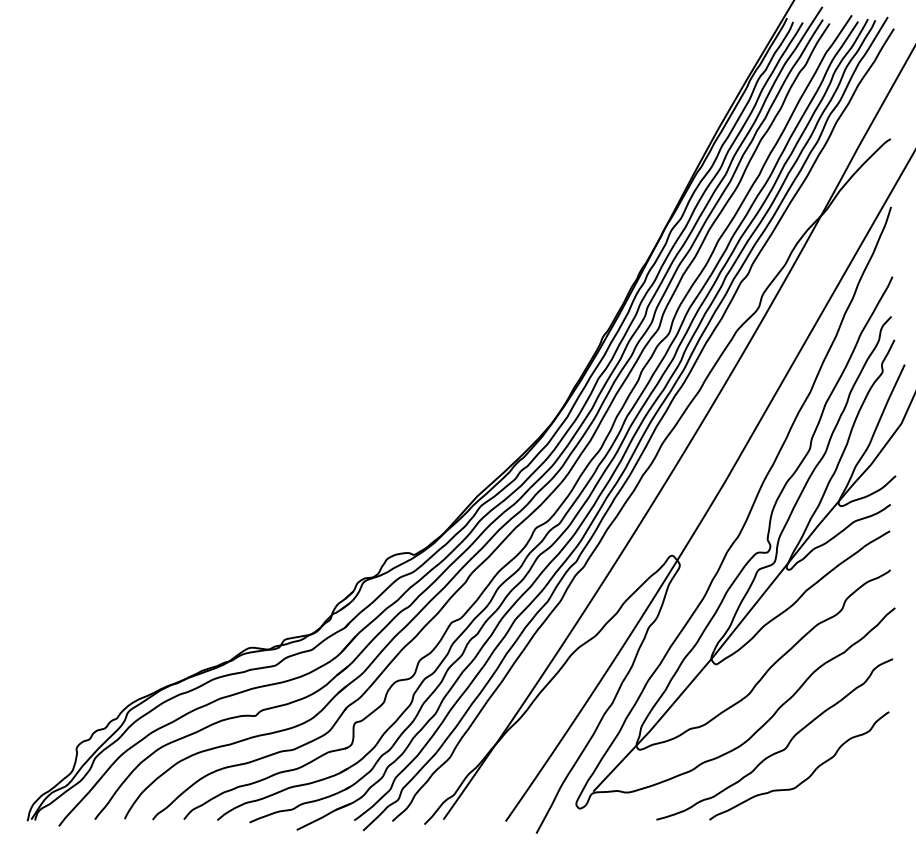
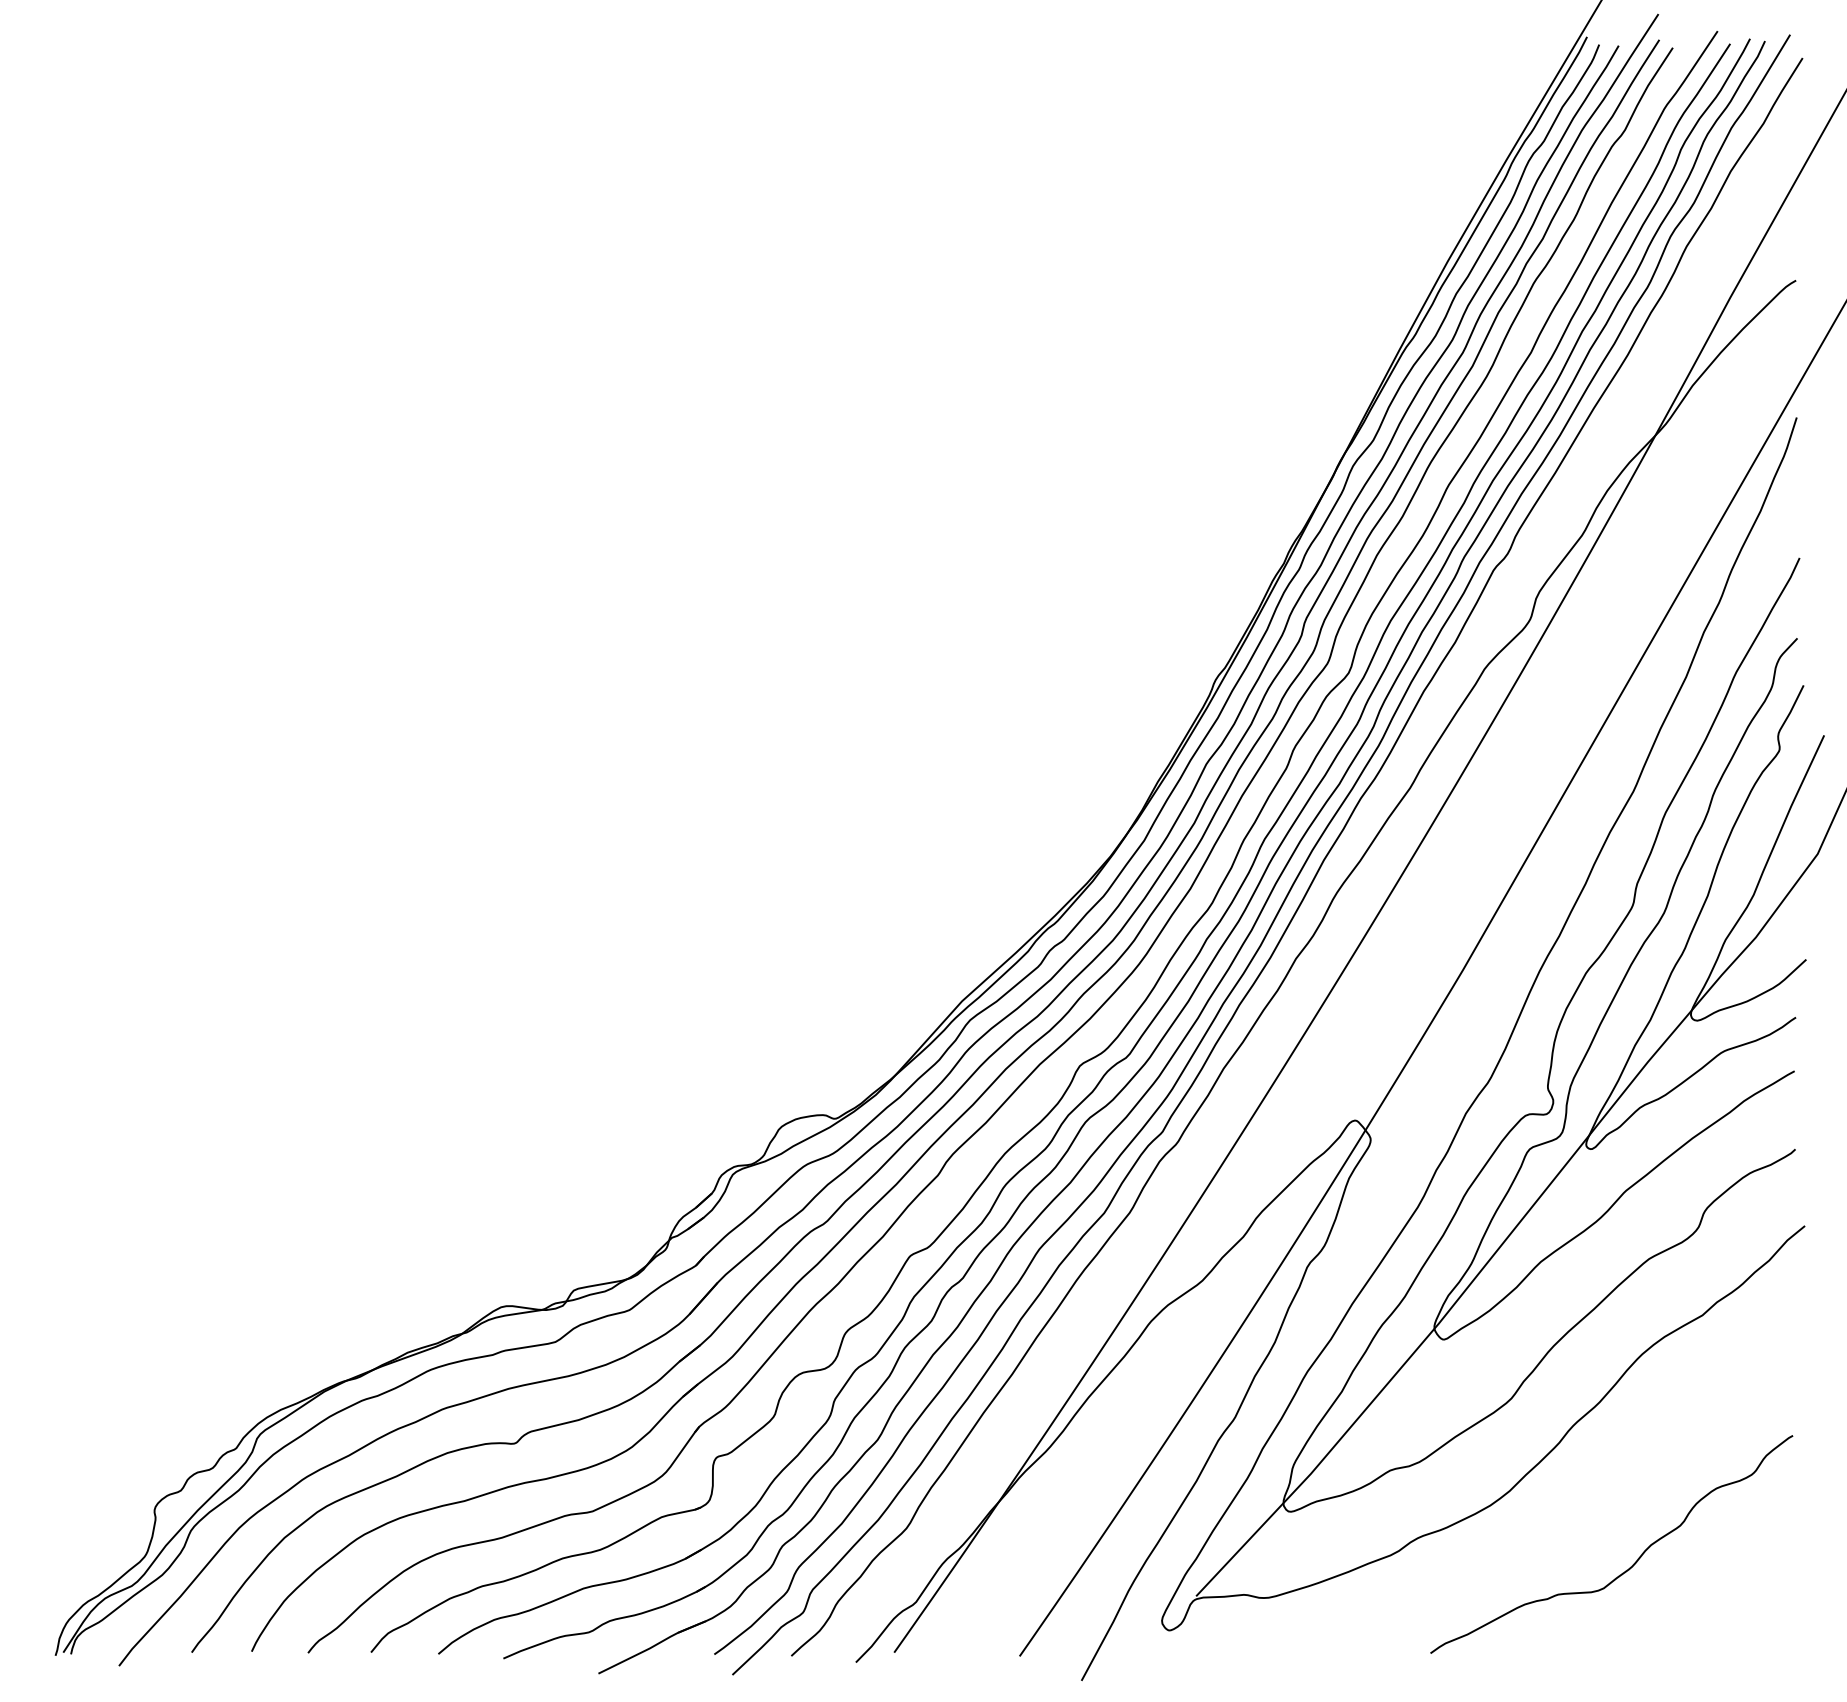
curve: (779, 750) -> (1571, 1513), removed

